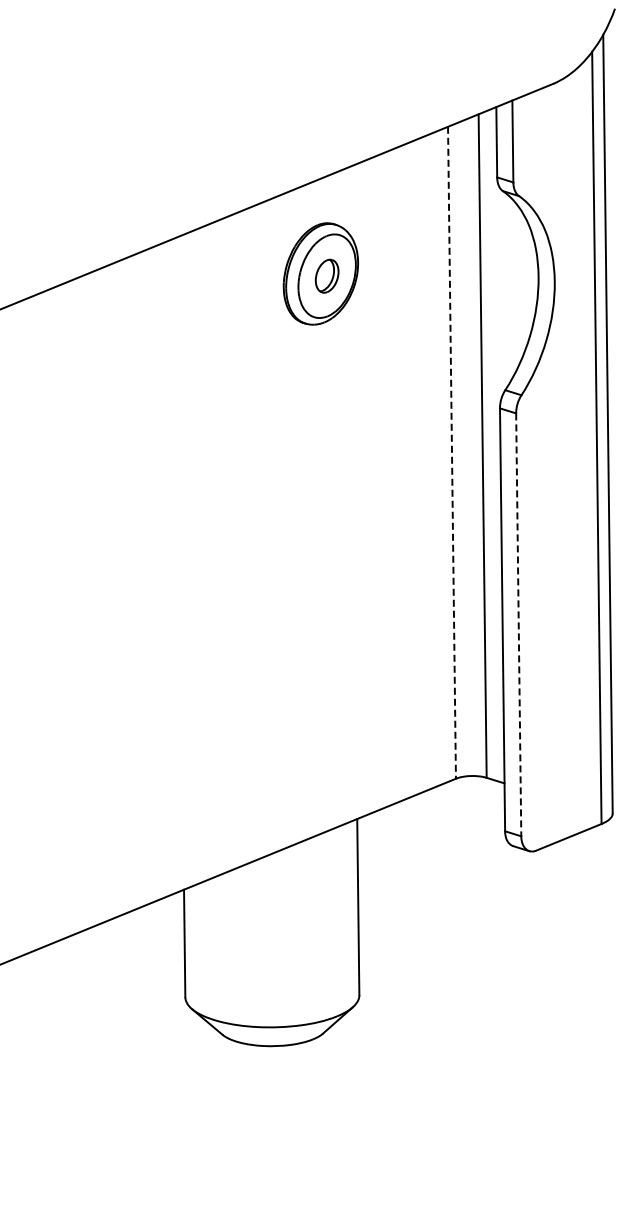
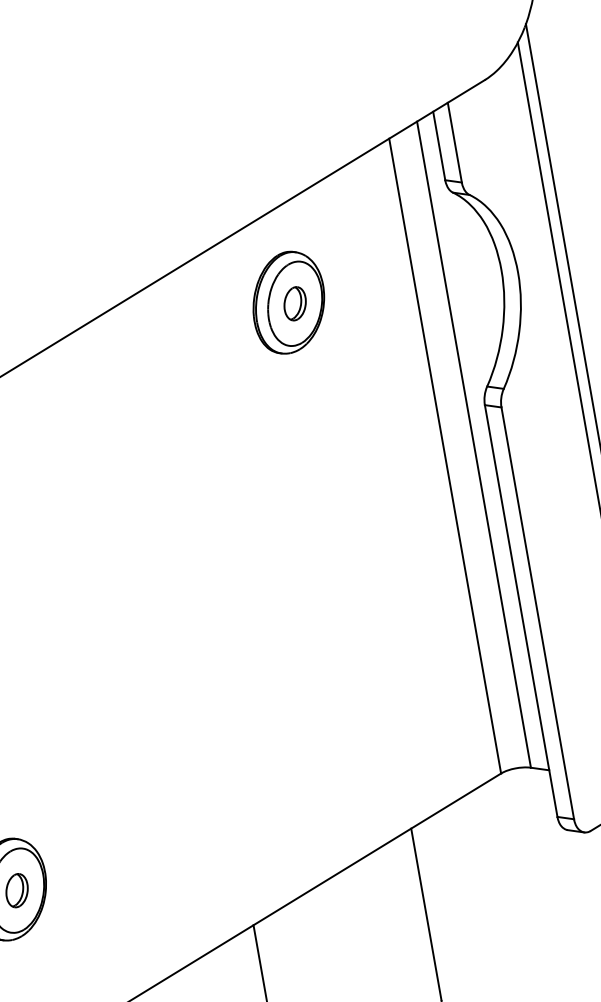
line: (452, 452) -> (445, 455), dashed -> solid
line: (518, 625) -> (537, 614), dashed -> solid

